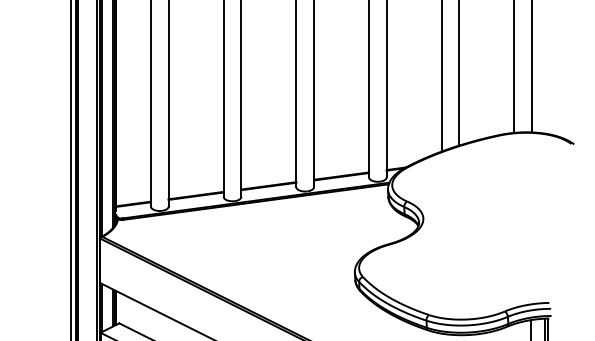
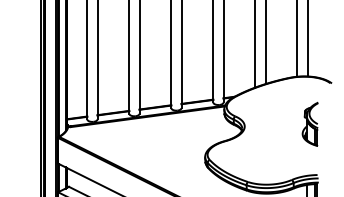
part: (535, 213) -> (309, 123), added

